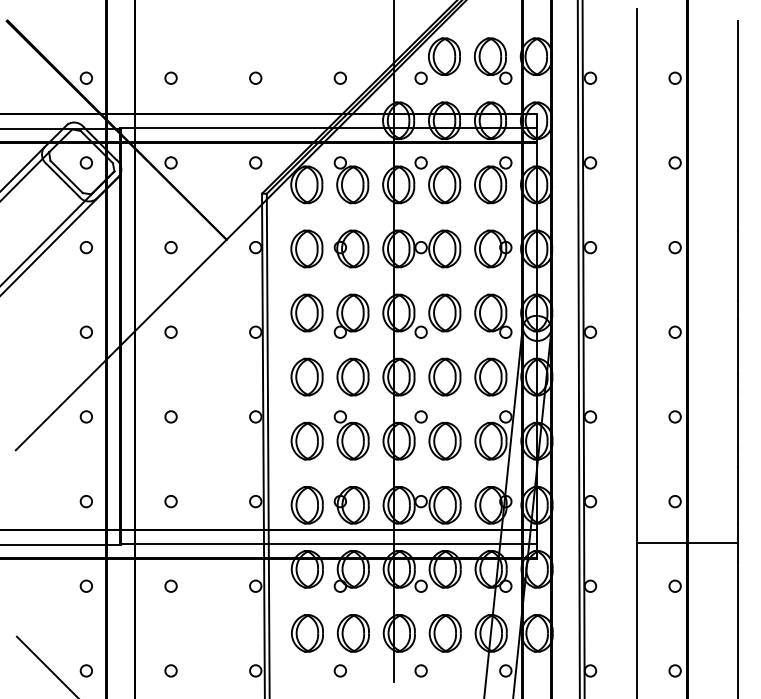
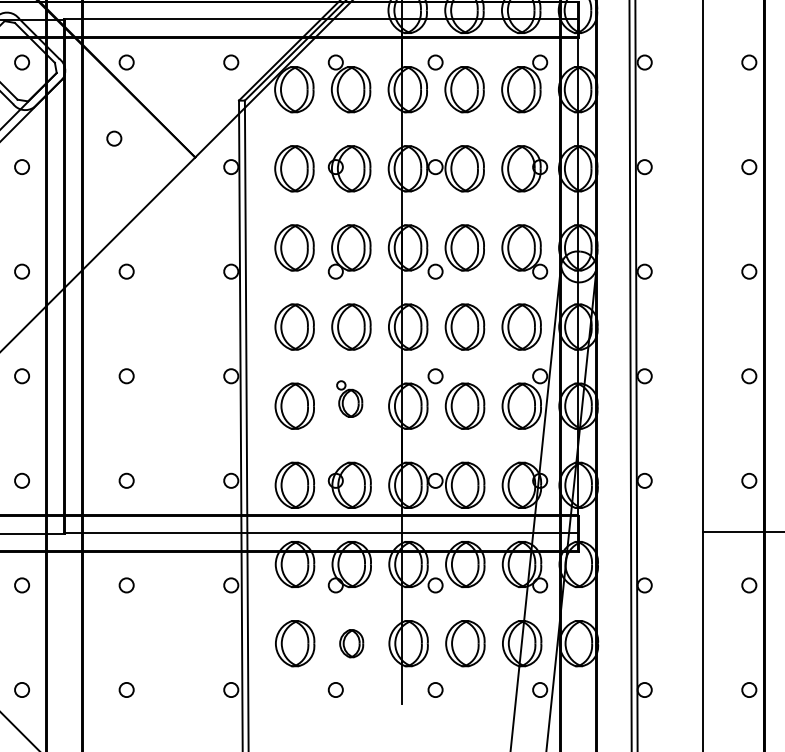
circle: (170, 247) -> (113, 138), moved
part: (351, 435) -> (349, 399), size x0.6
part: (352, 633) -> (350, 643), size x0.6

